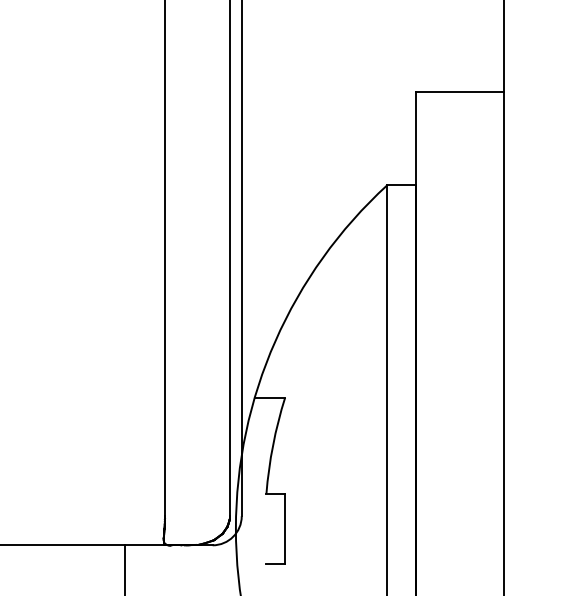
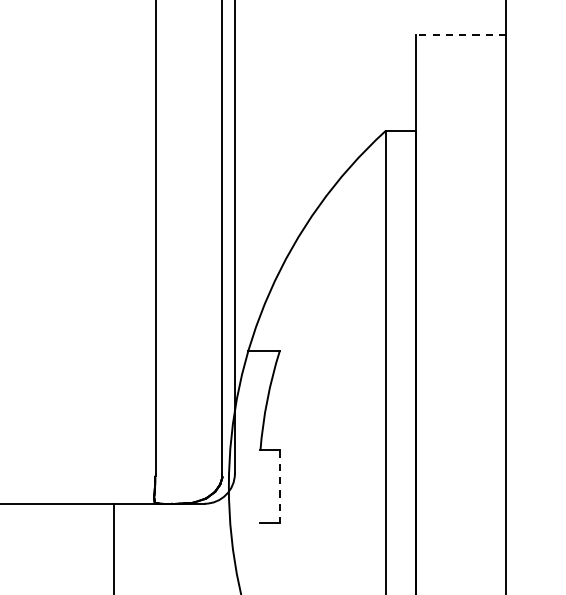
line: (460, 92) -> (461, 35), solid -> dashed
line: (285, 528) -> (280, 486), solid -> dashed

